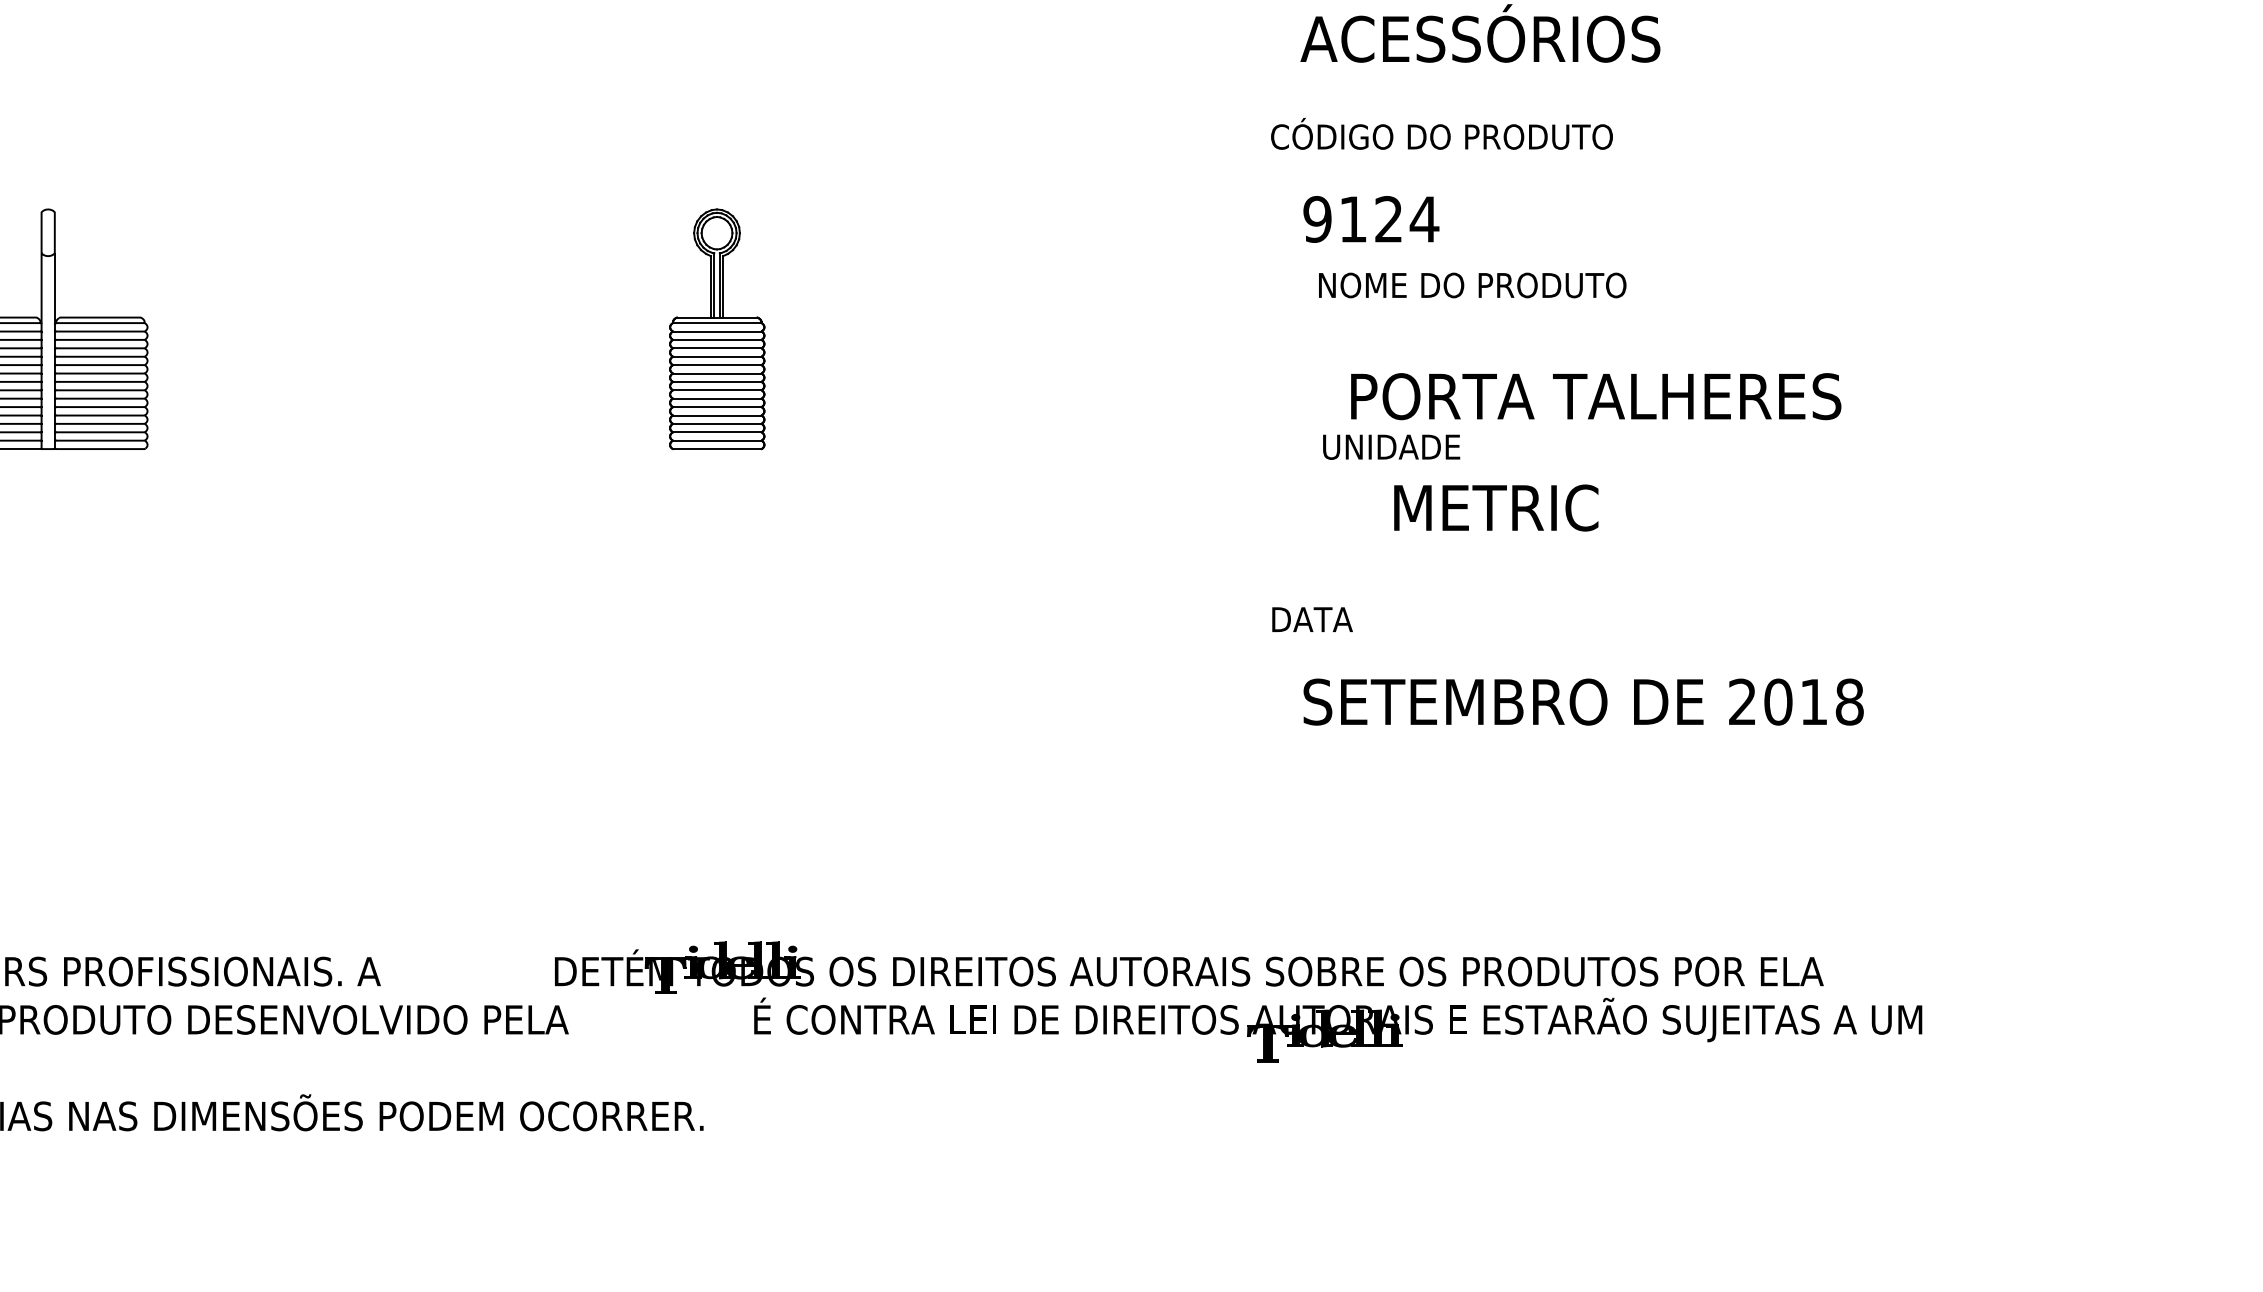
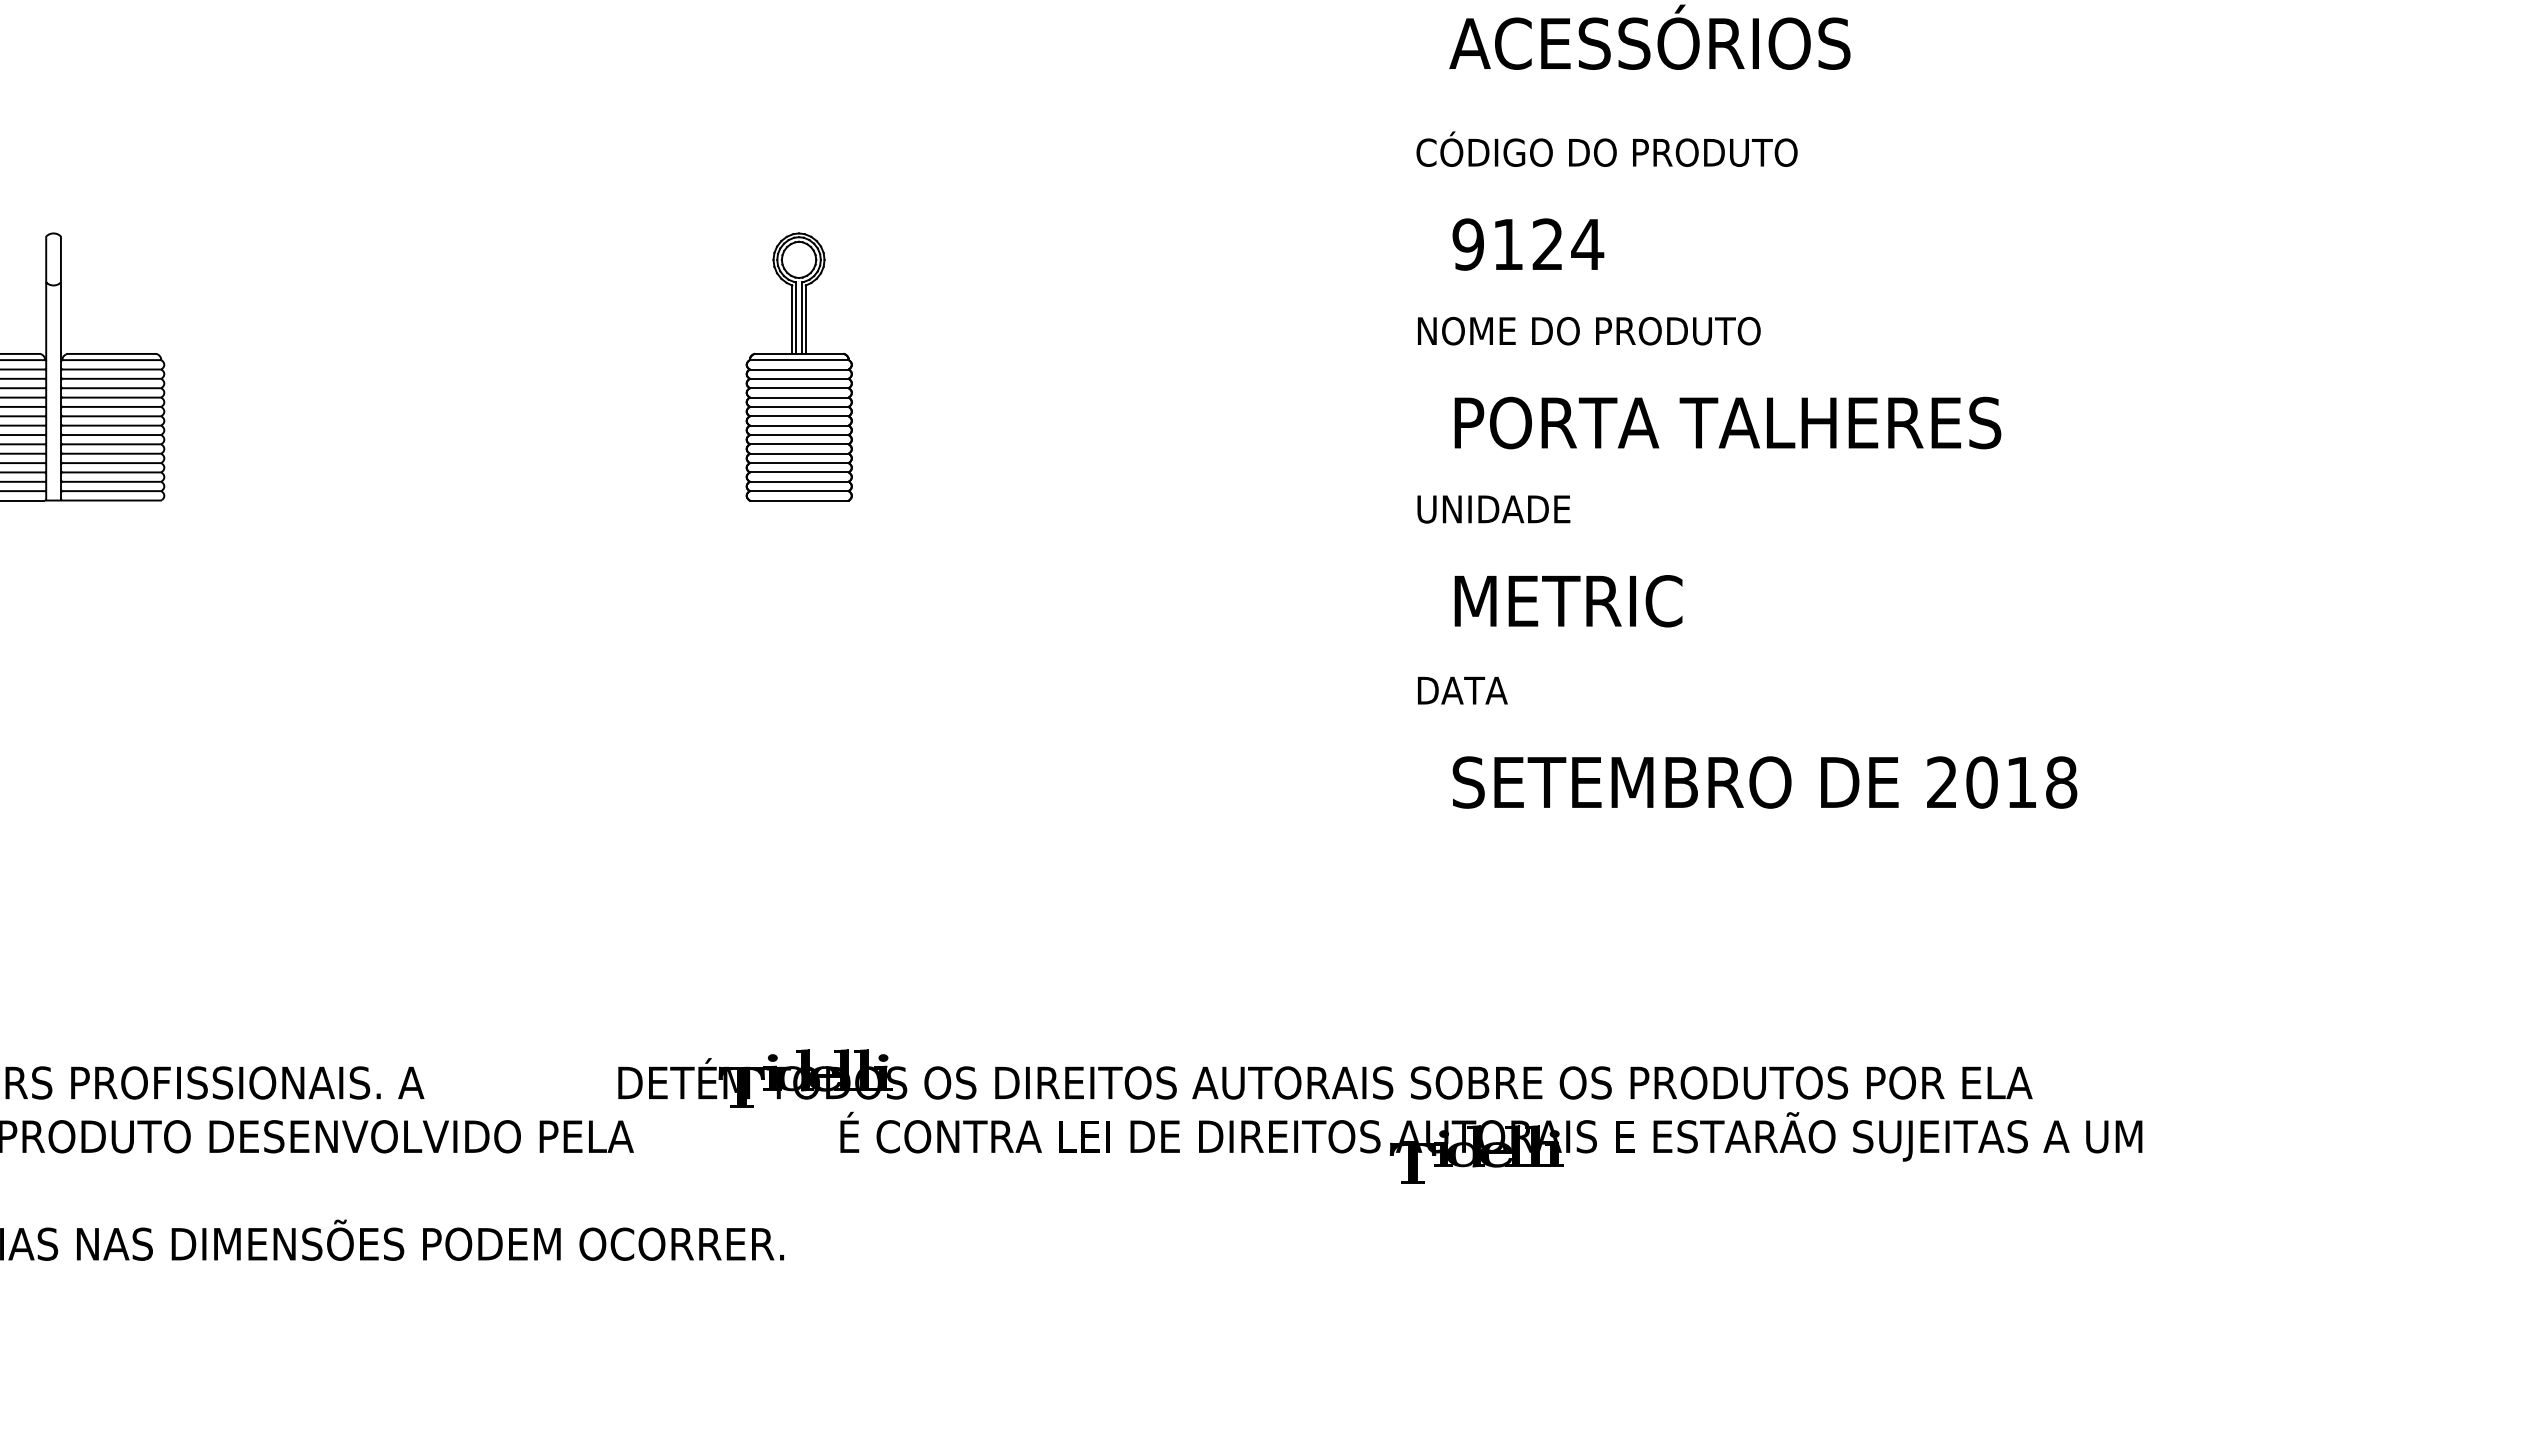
text: (1472, 284) -> (1589, 330), moved
text: (1595, 396) -> (1727, 422), moved
text: (1391, 447) -> (1493, 509), moved
text: (1496, 508) -> (1568, 601), moved

